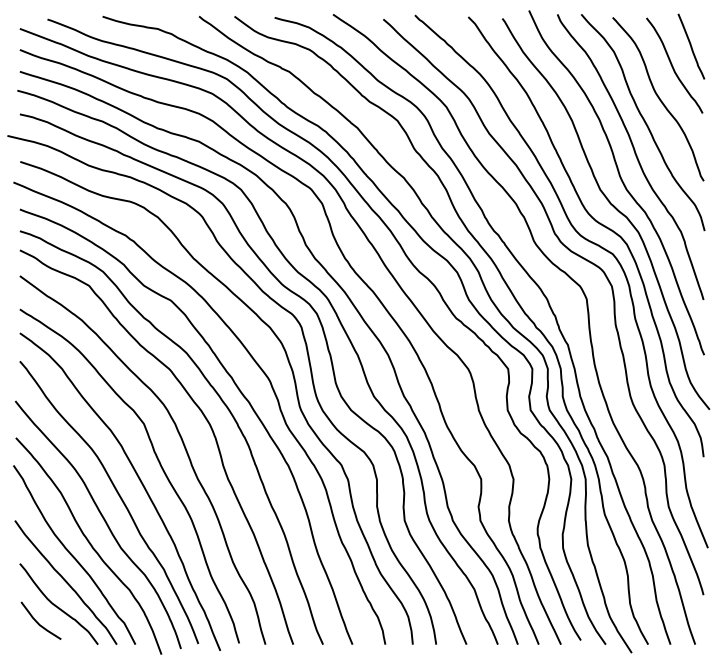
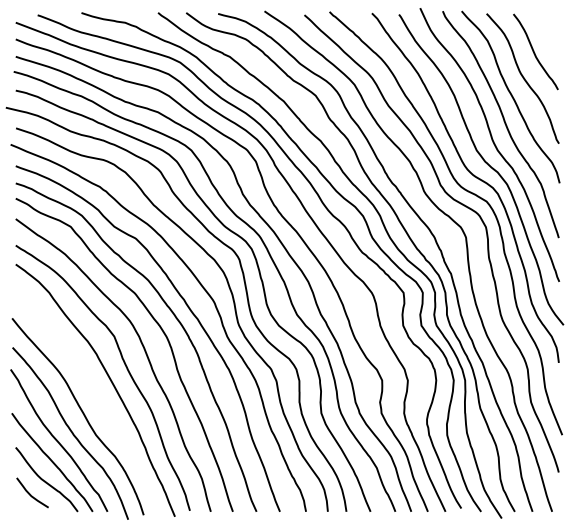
line: (691, 46) -> (549, 36), removed
curve: (119, 497) -> (94, 394), removed

